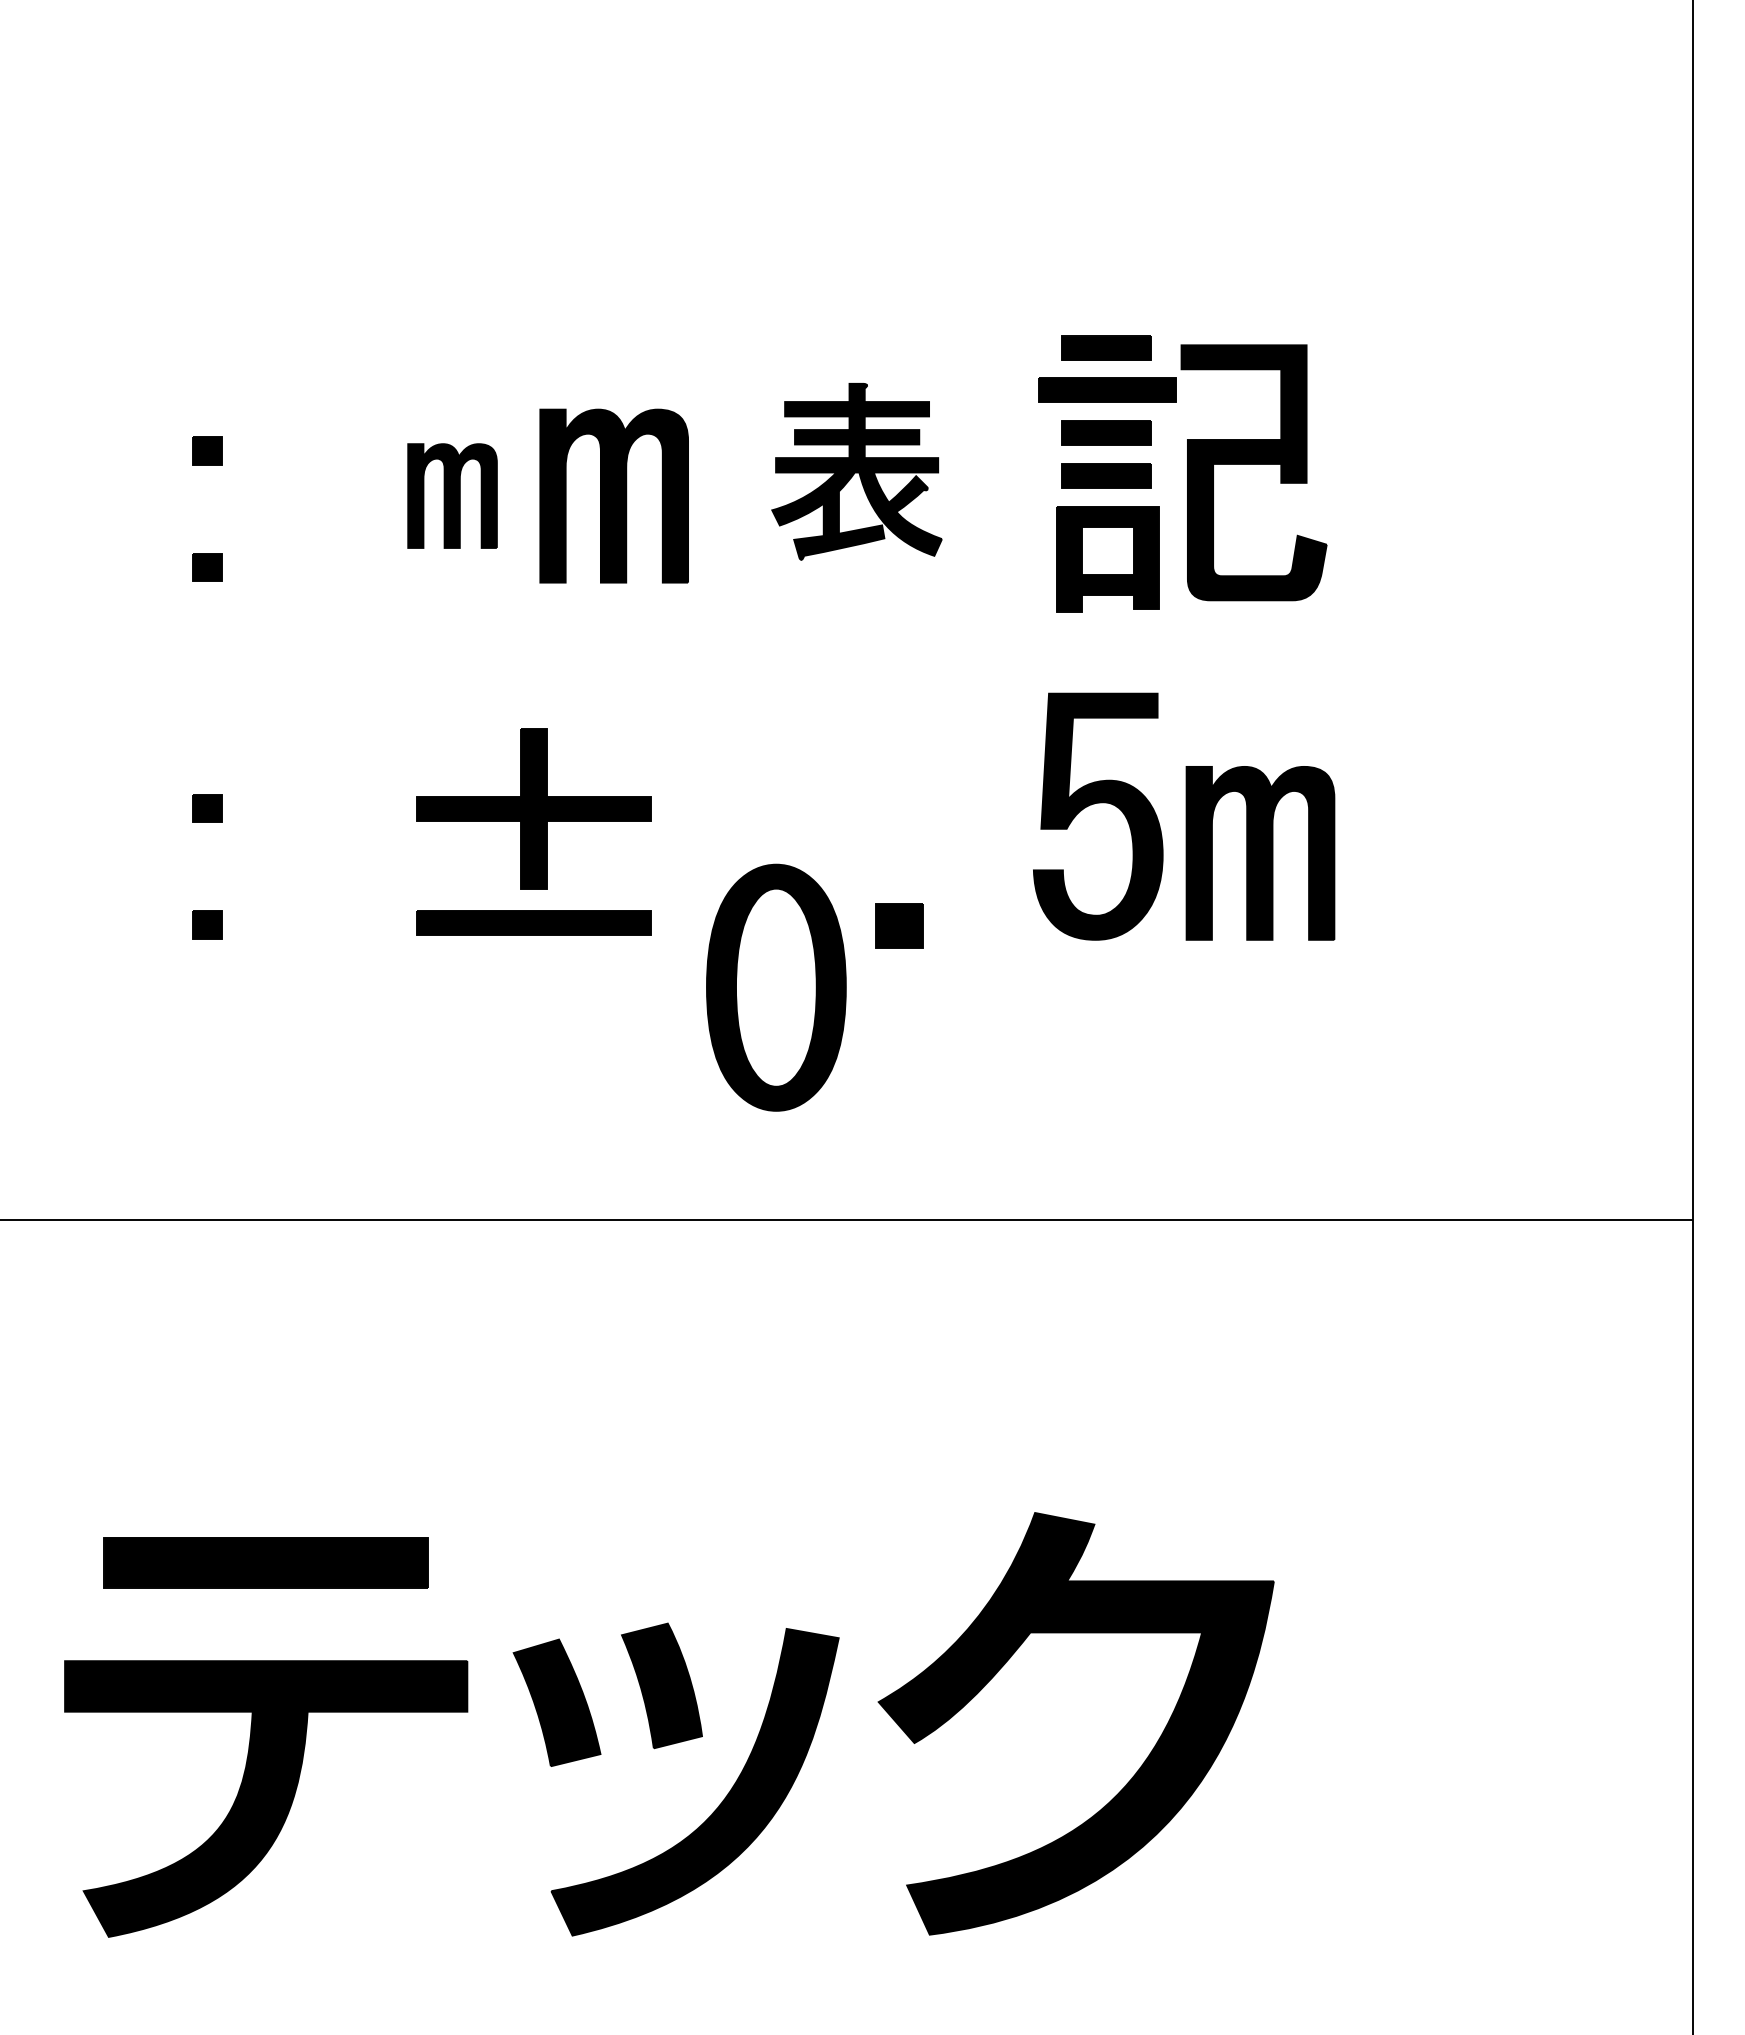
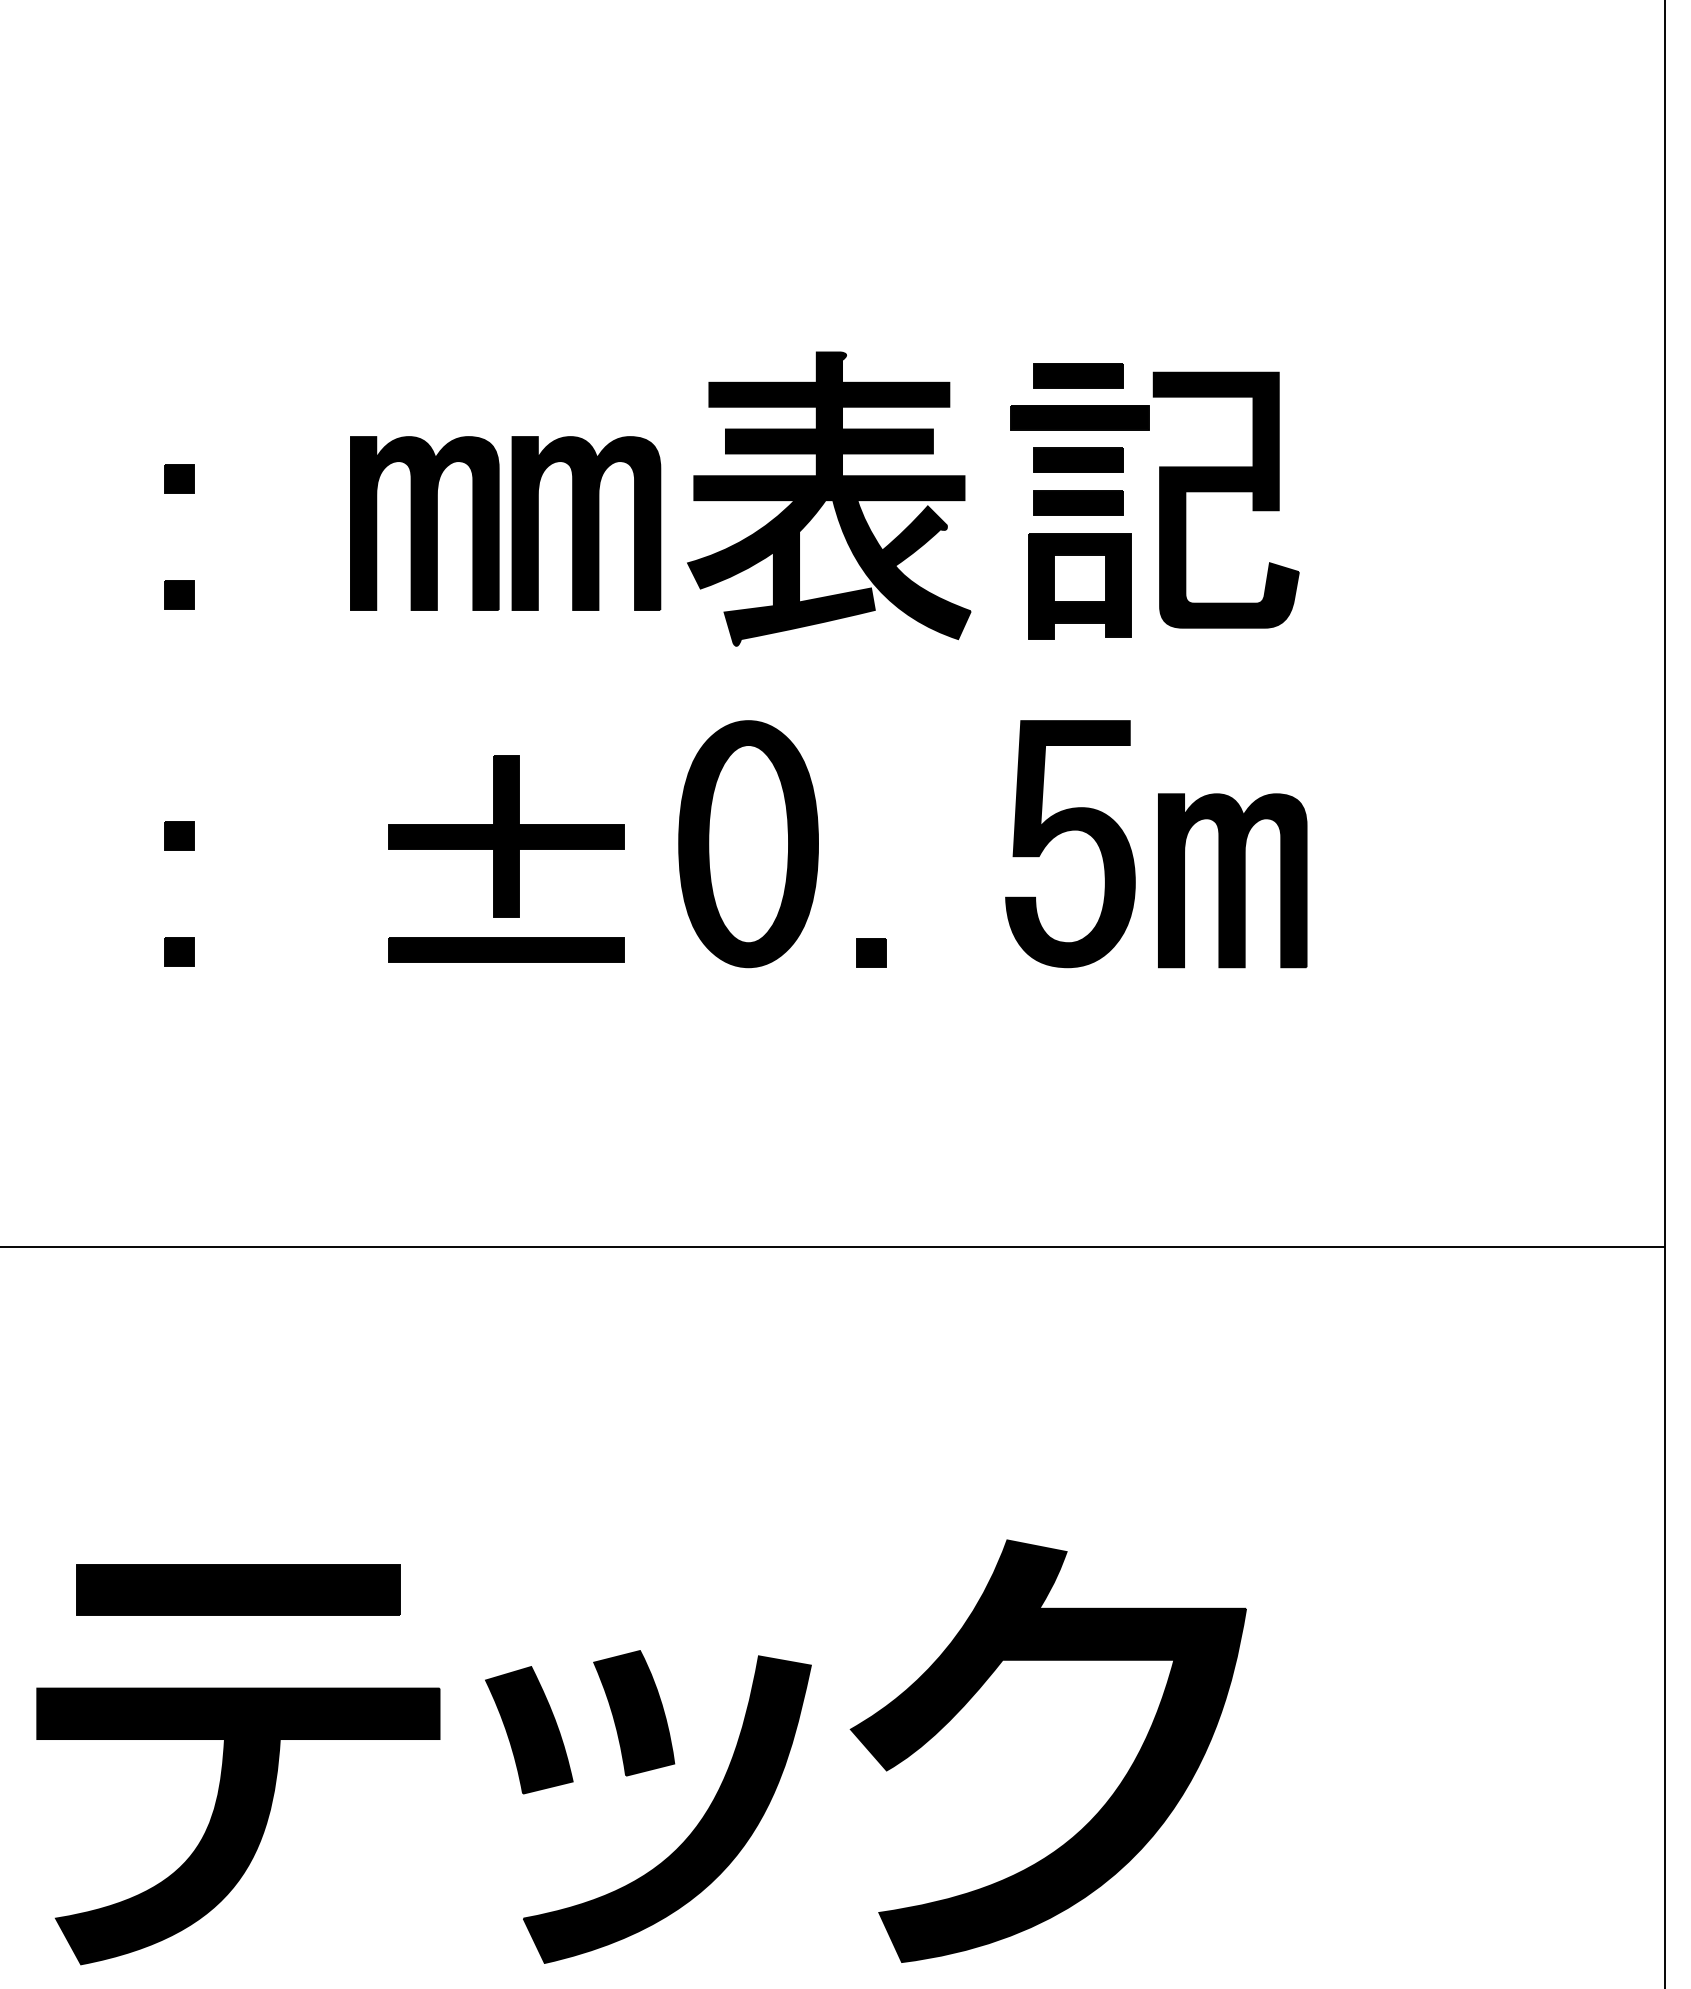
part: (856, 471) -> (828, 498), size x1.67
part: (452, 495) -> (424, 522), size x1.67
part: (899, 925) -> (871, 952), size x0.62
part: (776, 987) -> (748, 843), moved

